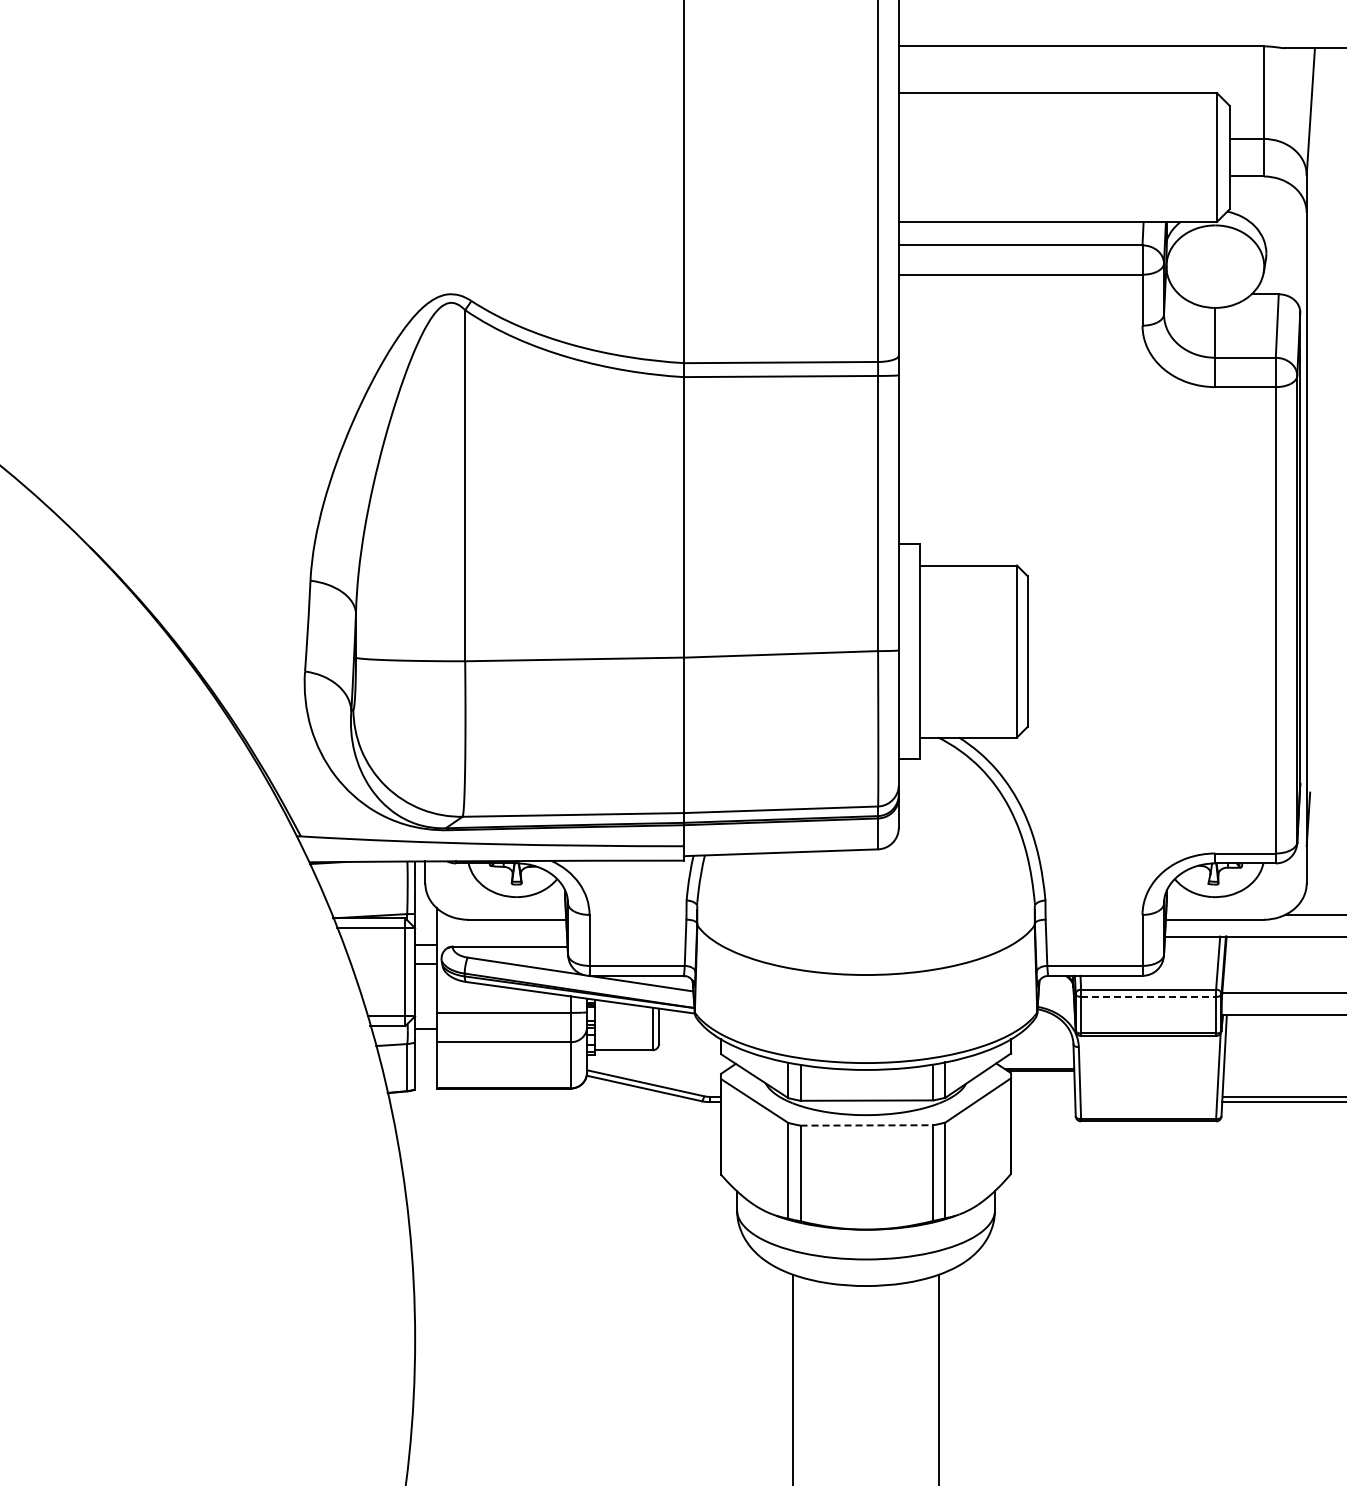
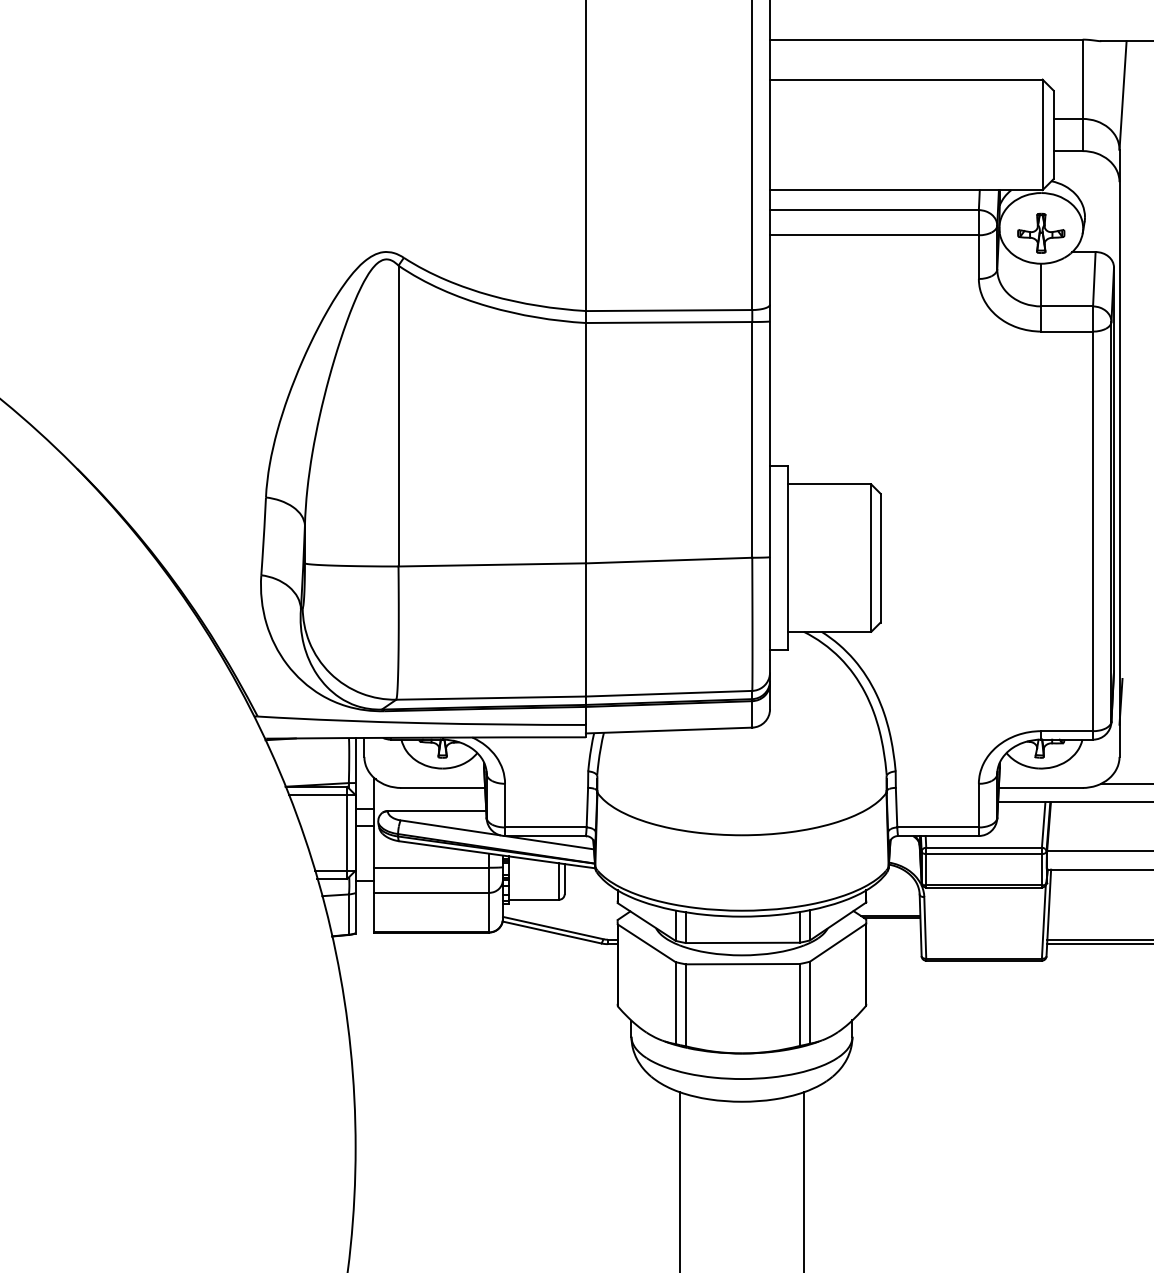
part: (1215, 272) -> (1041, 233), added
line: (1148, 996) -> (983, 853), dashed -> solid
line: (867, 1125) -> (743, 964), dashed -> solid

